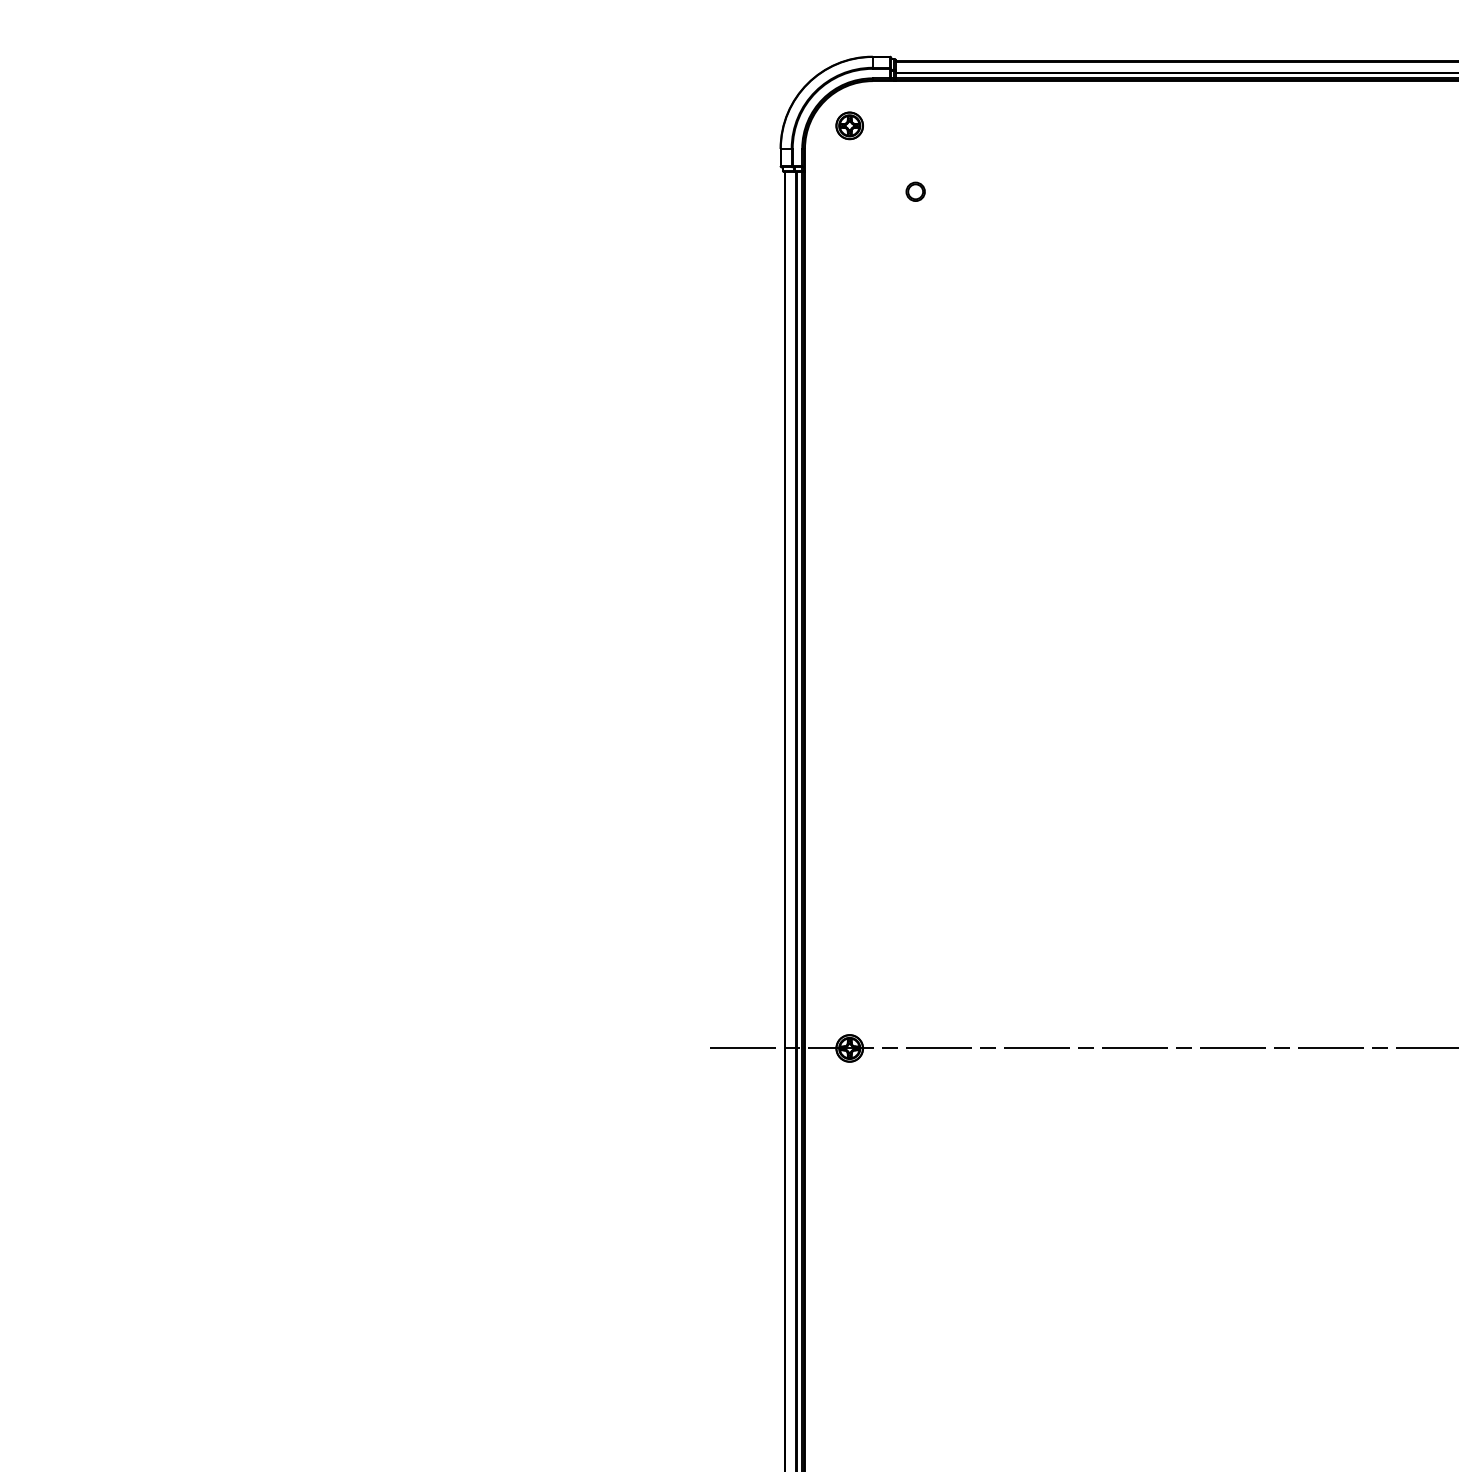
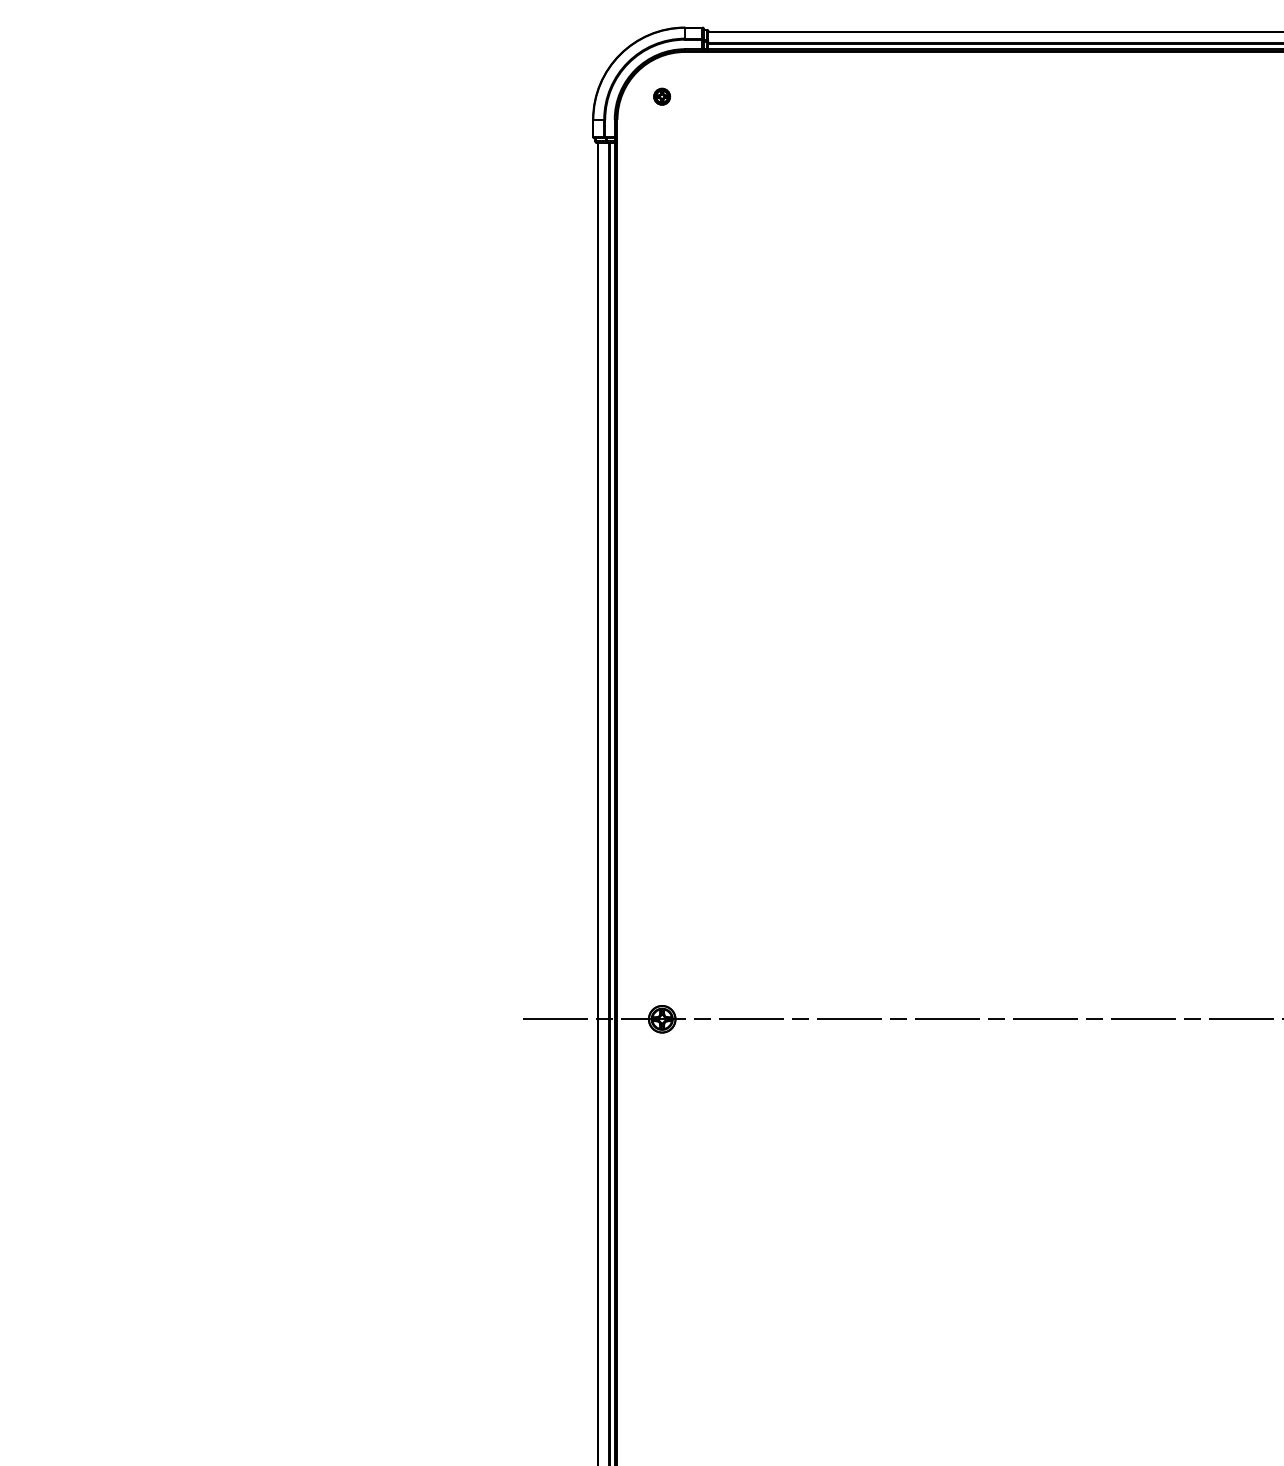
part: (849, 125) -> (662, 96), size x0.6
part: (915, 191) -> (728, 162), removed

